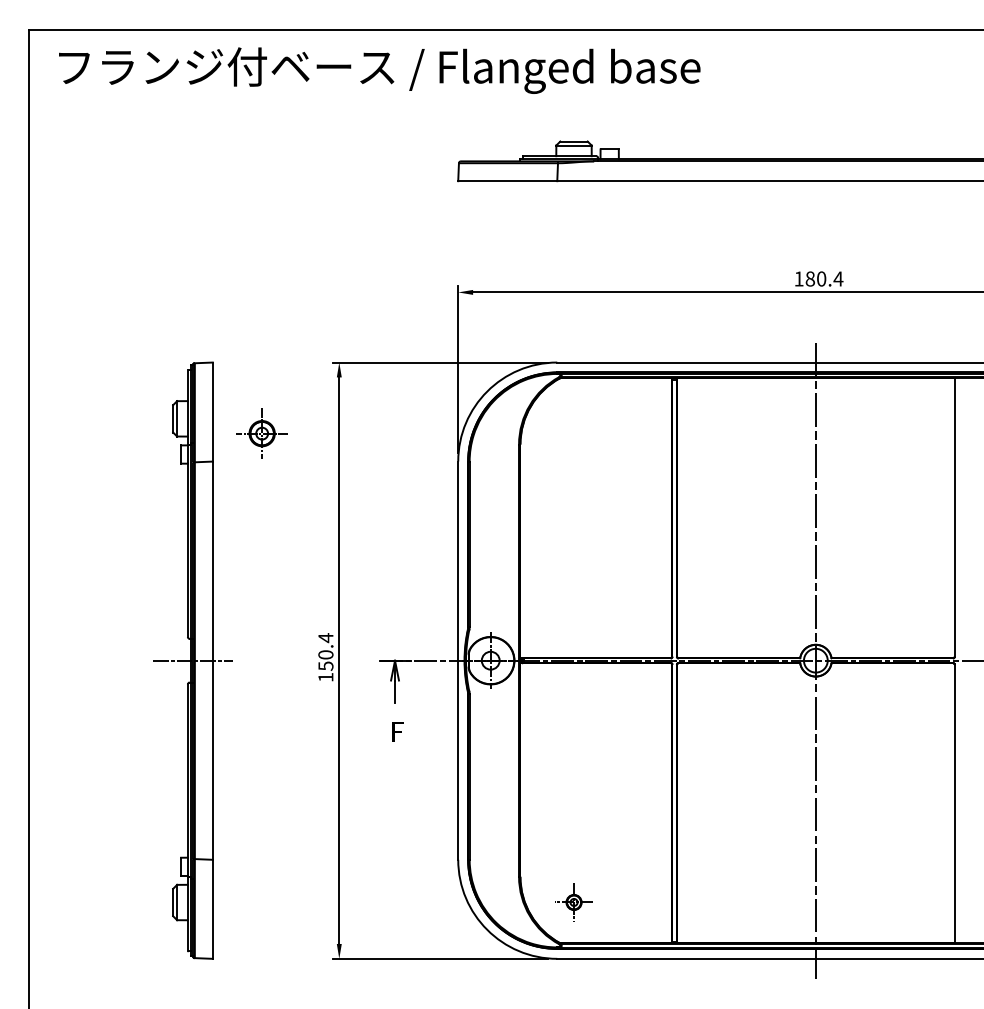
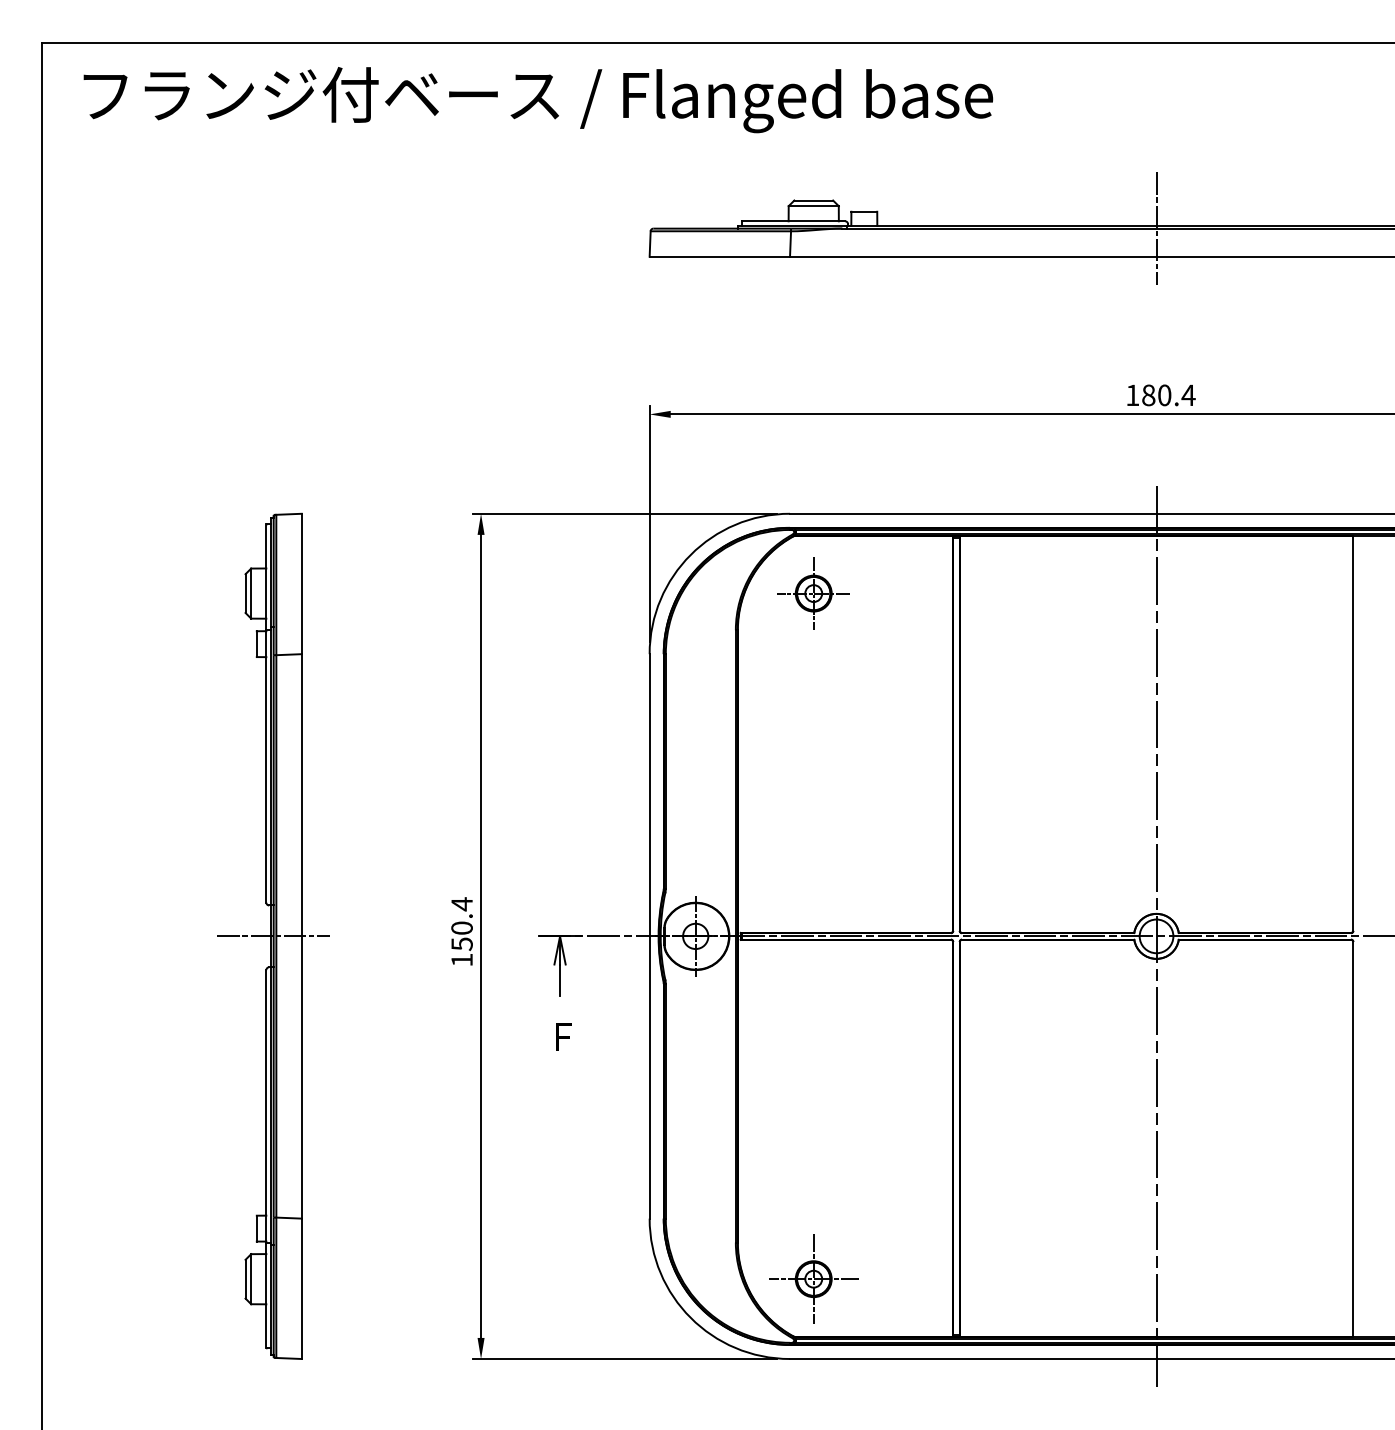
line: (815, 161) -> (1156, 228), added
part: (262, 433) -> (813, 593), moved
part: (573, 902) -> (813, 1278), size x1.67

